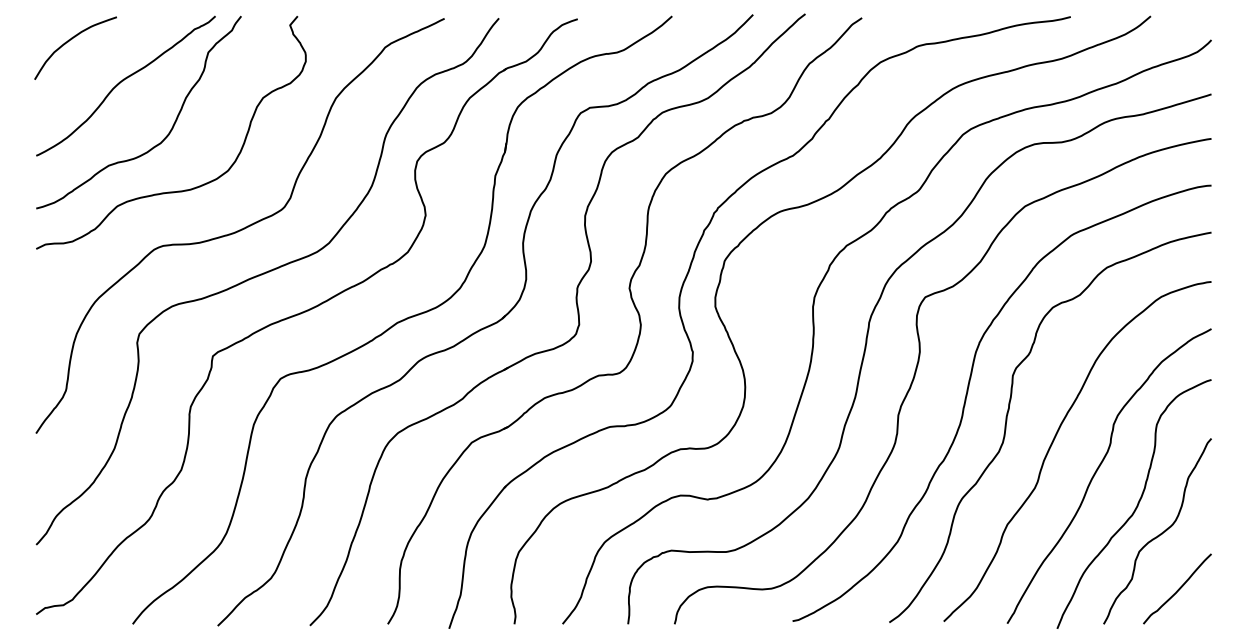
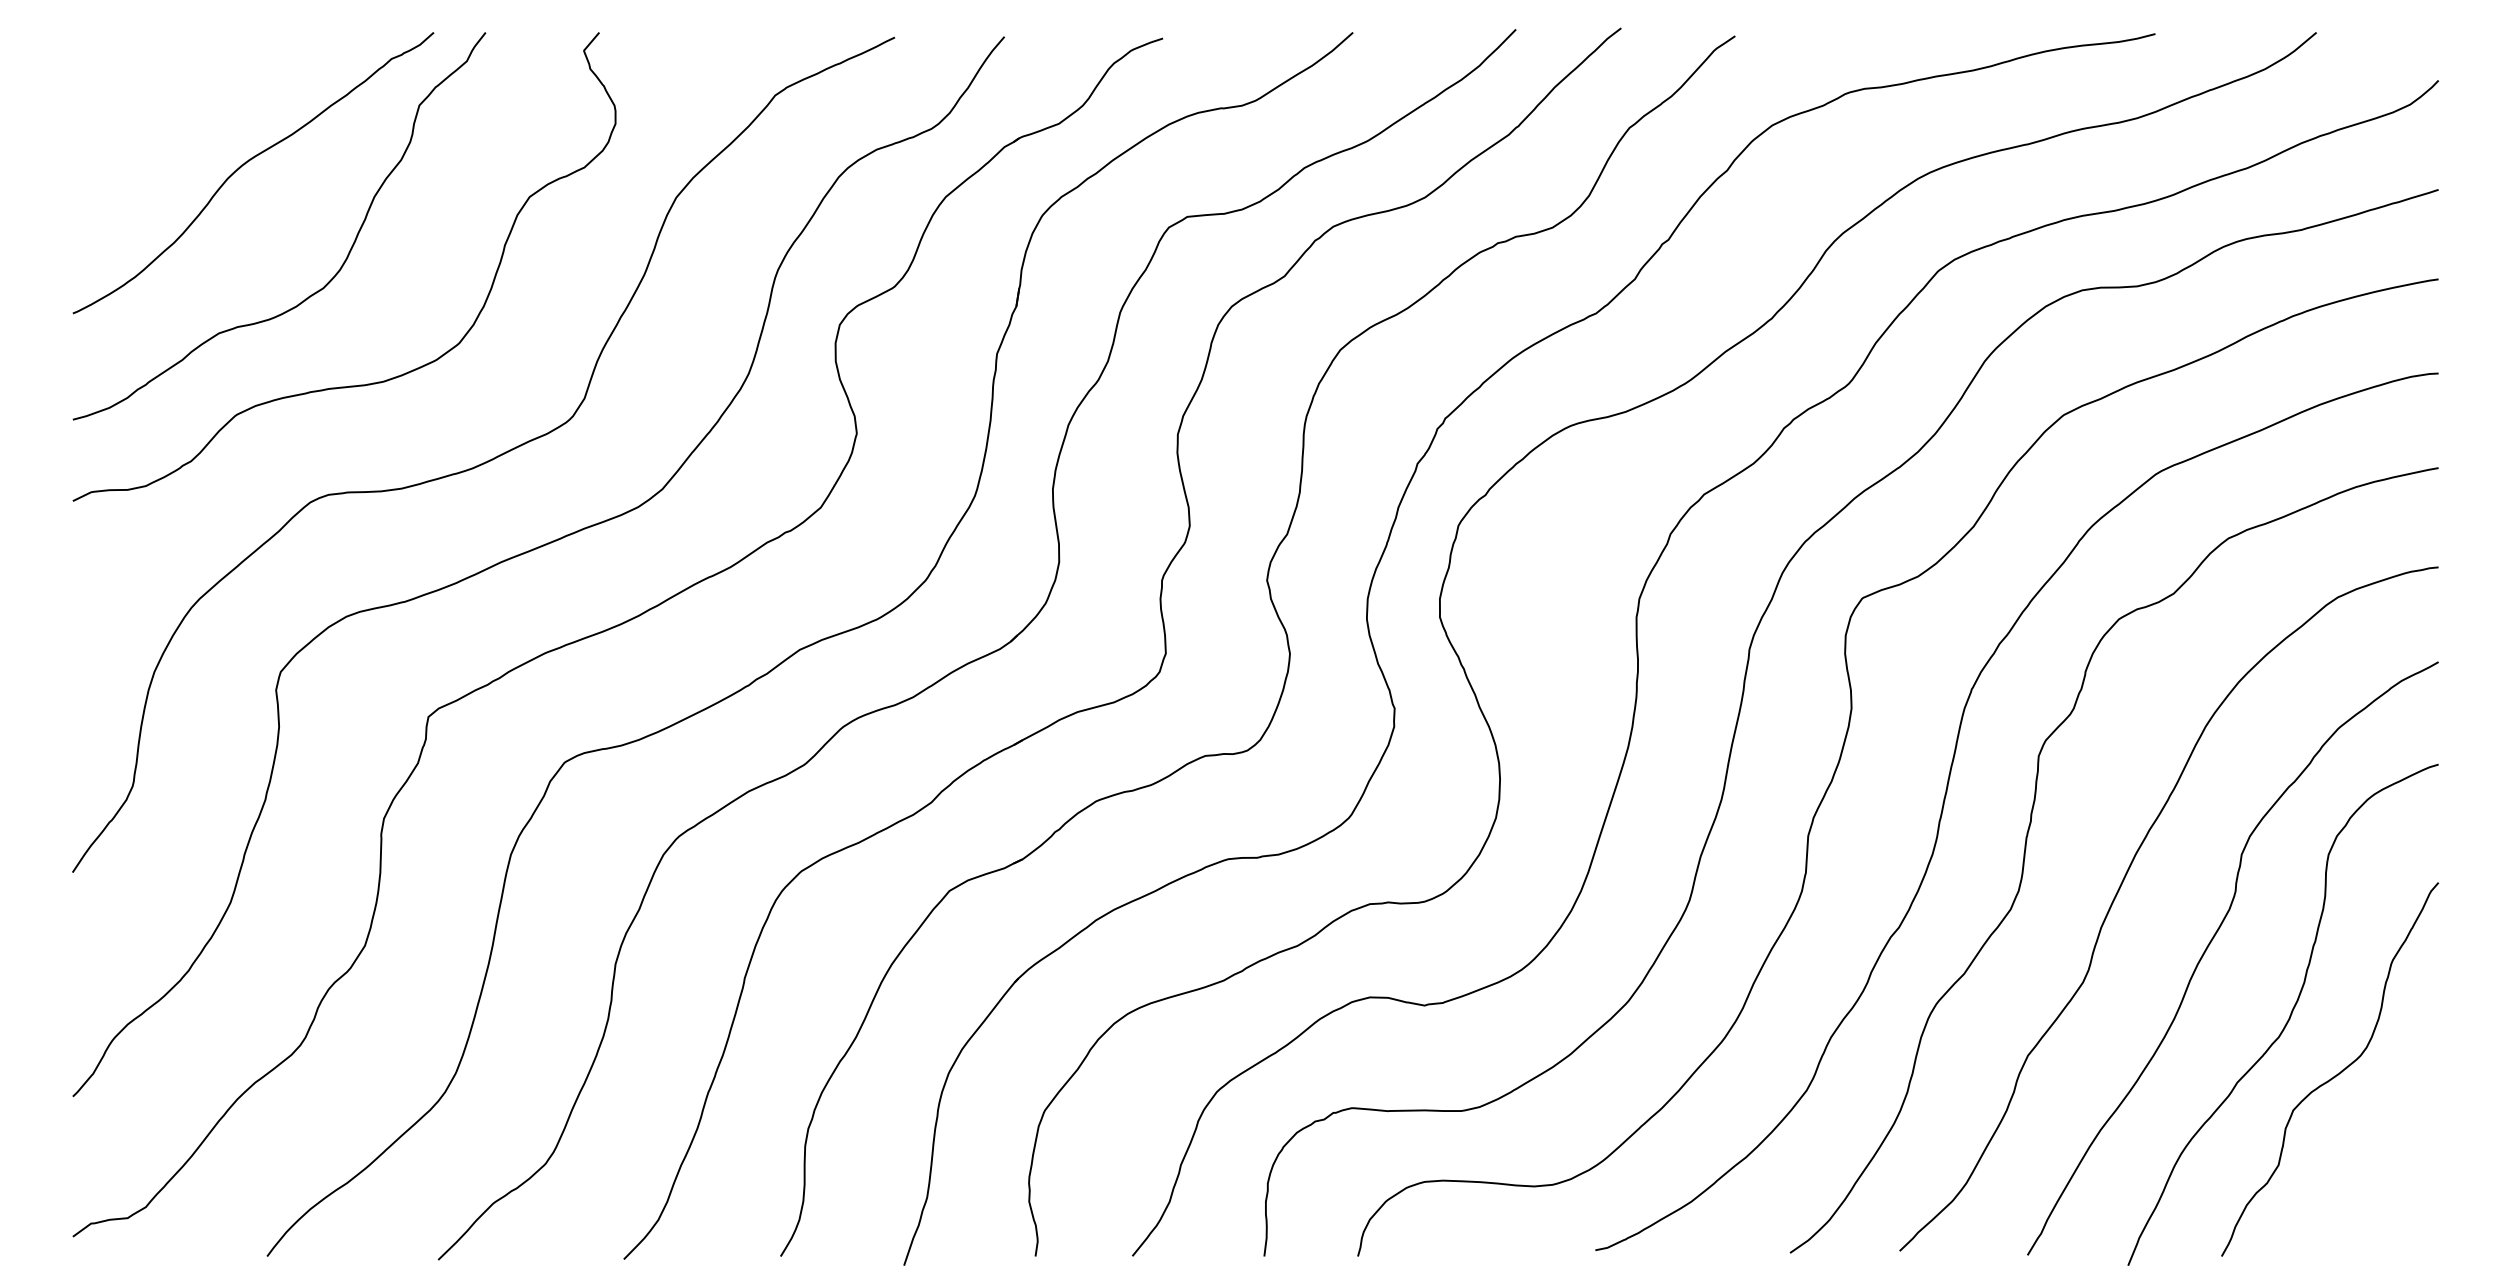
curve: (69, 41) -> (139, 83), removed
curve: (1178, 588) -> (2372, 1184), removed

